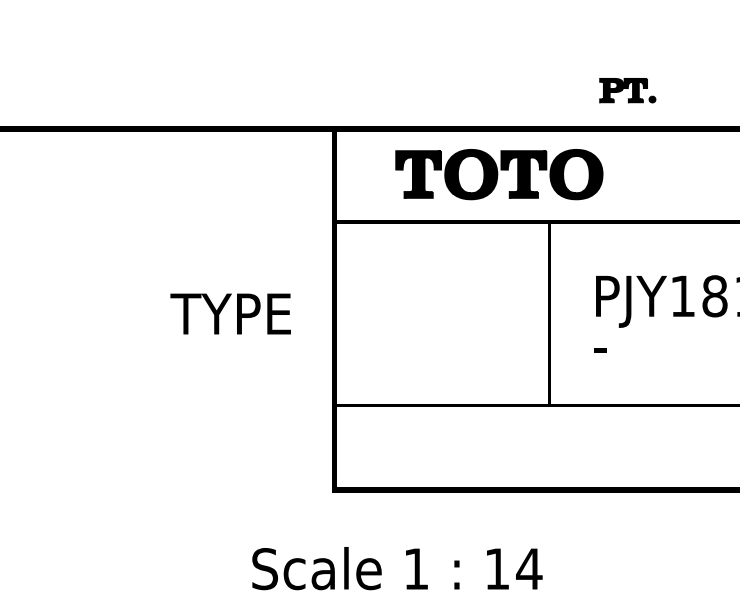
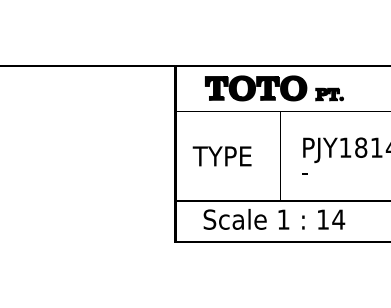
part: (627, 90) -> (329, 94), moved
text: (229, 314) -> (221, 156), moved
text: (397, 568) -> (274, 219), moved

